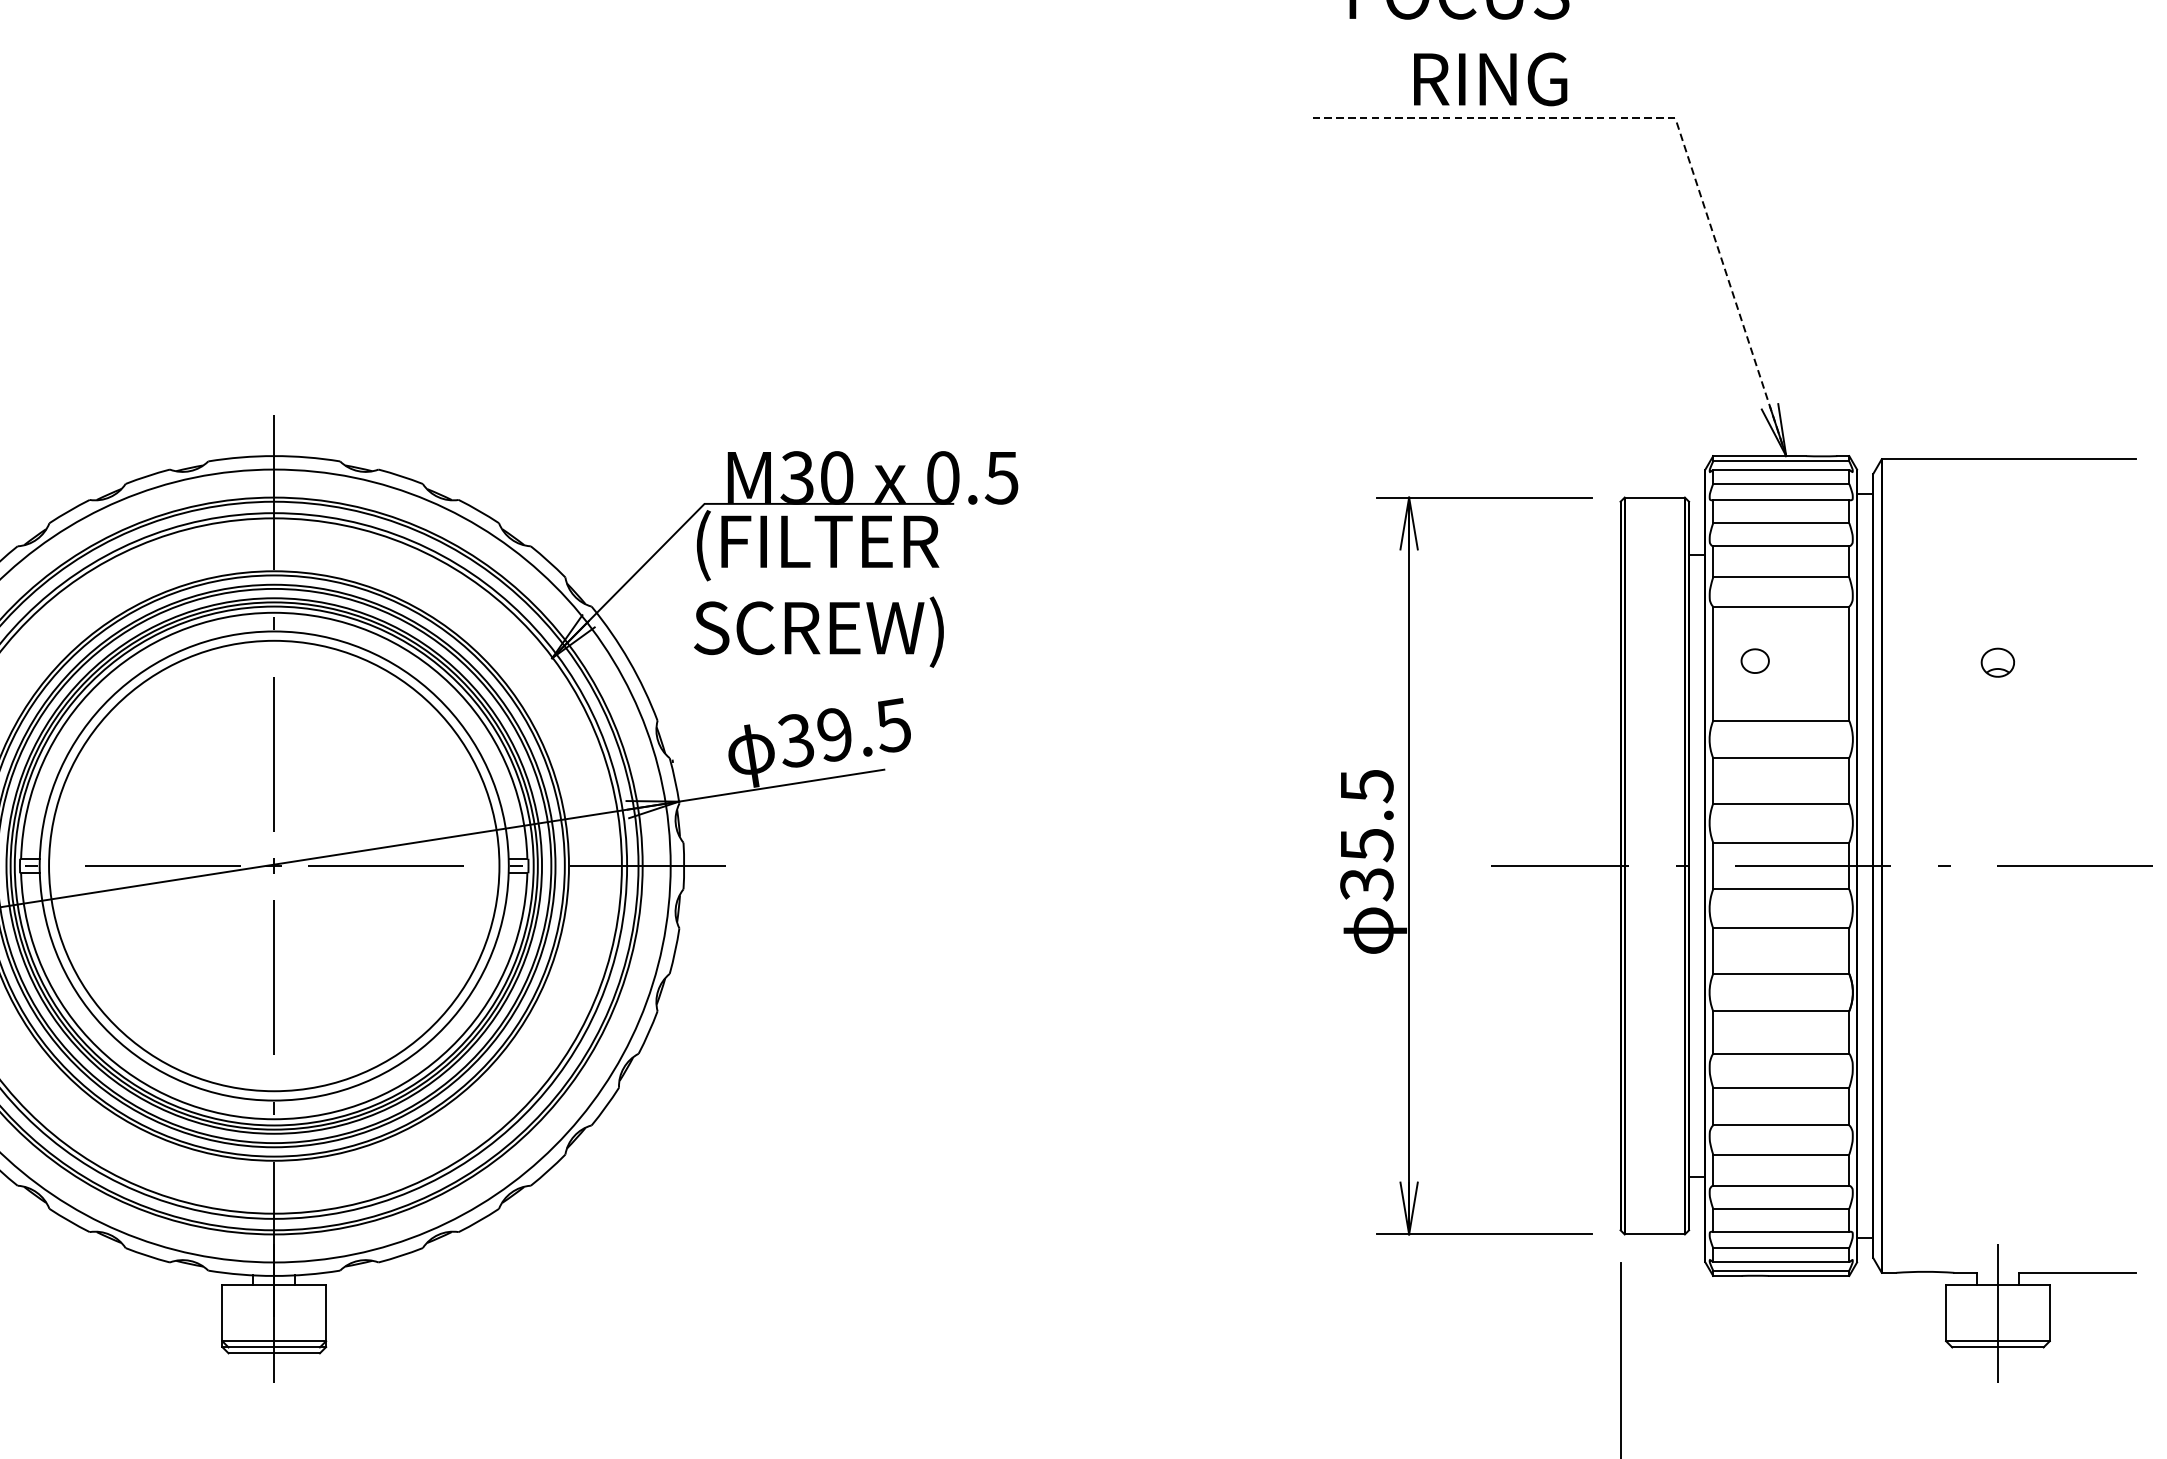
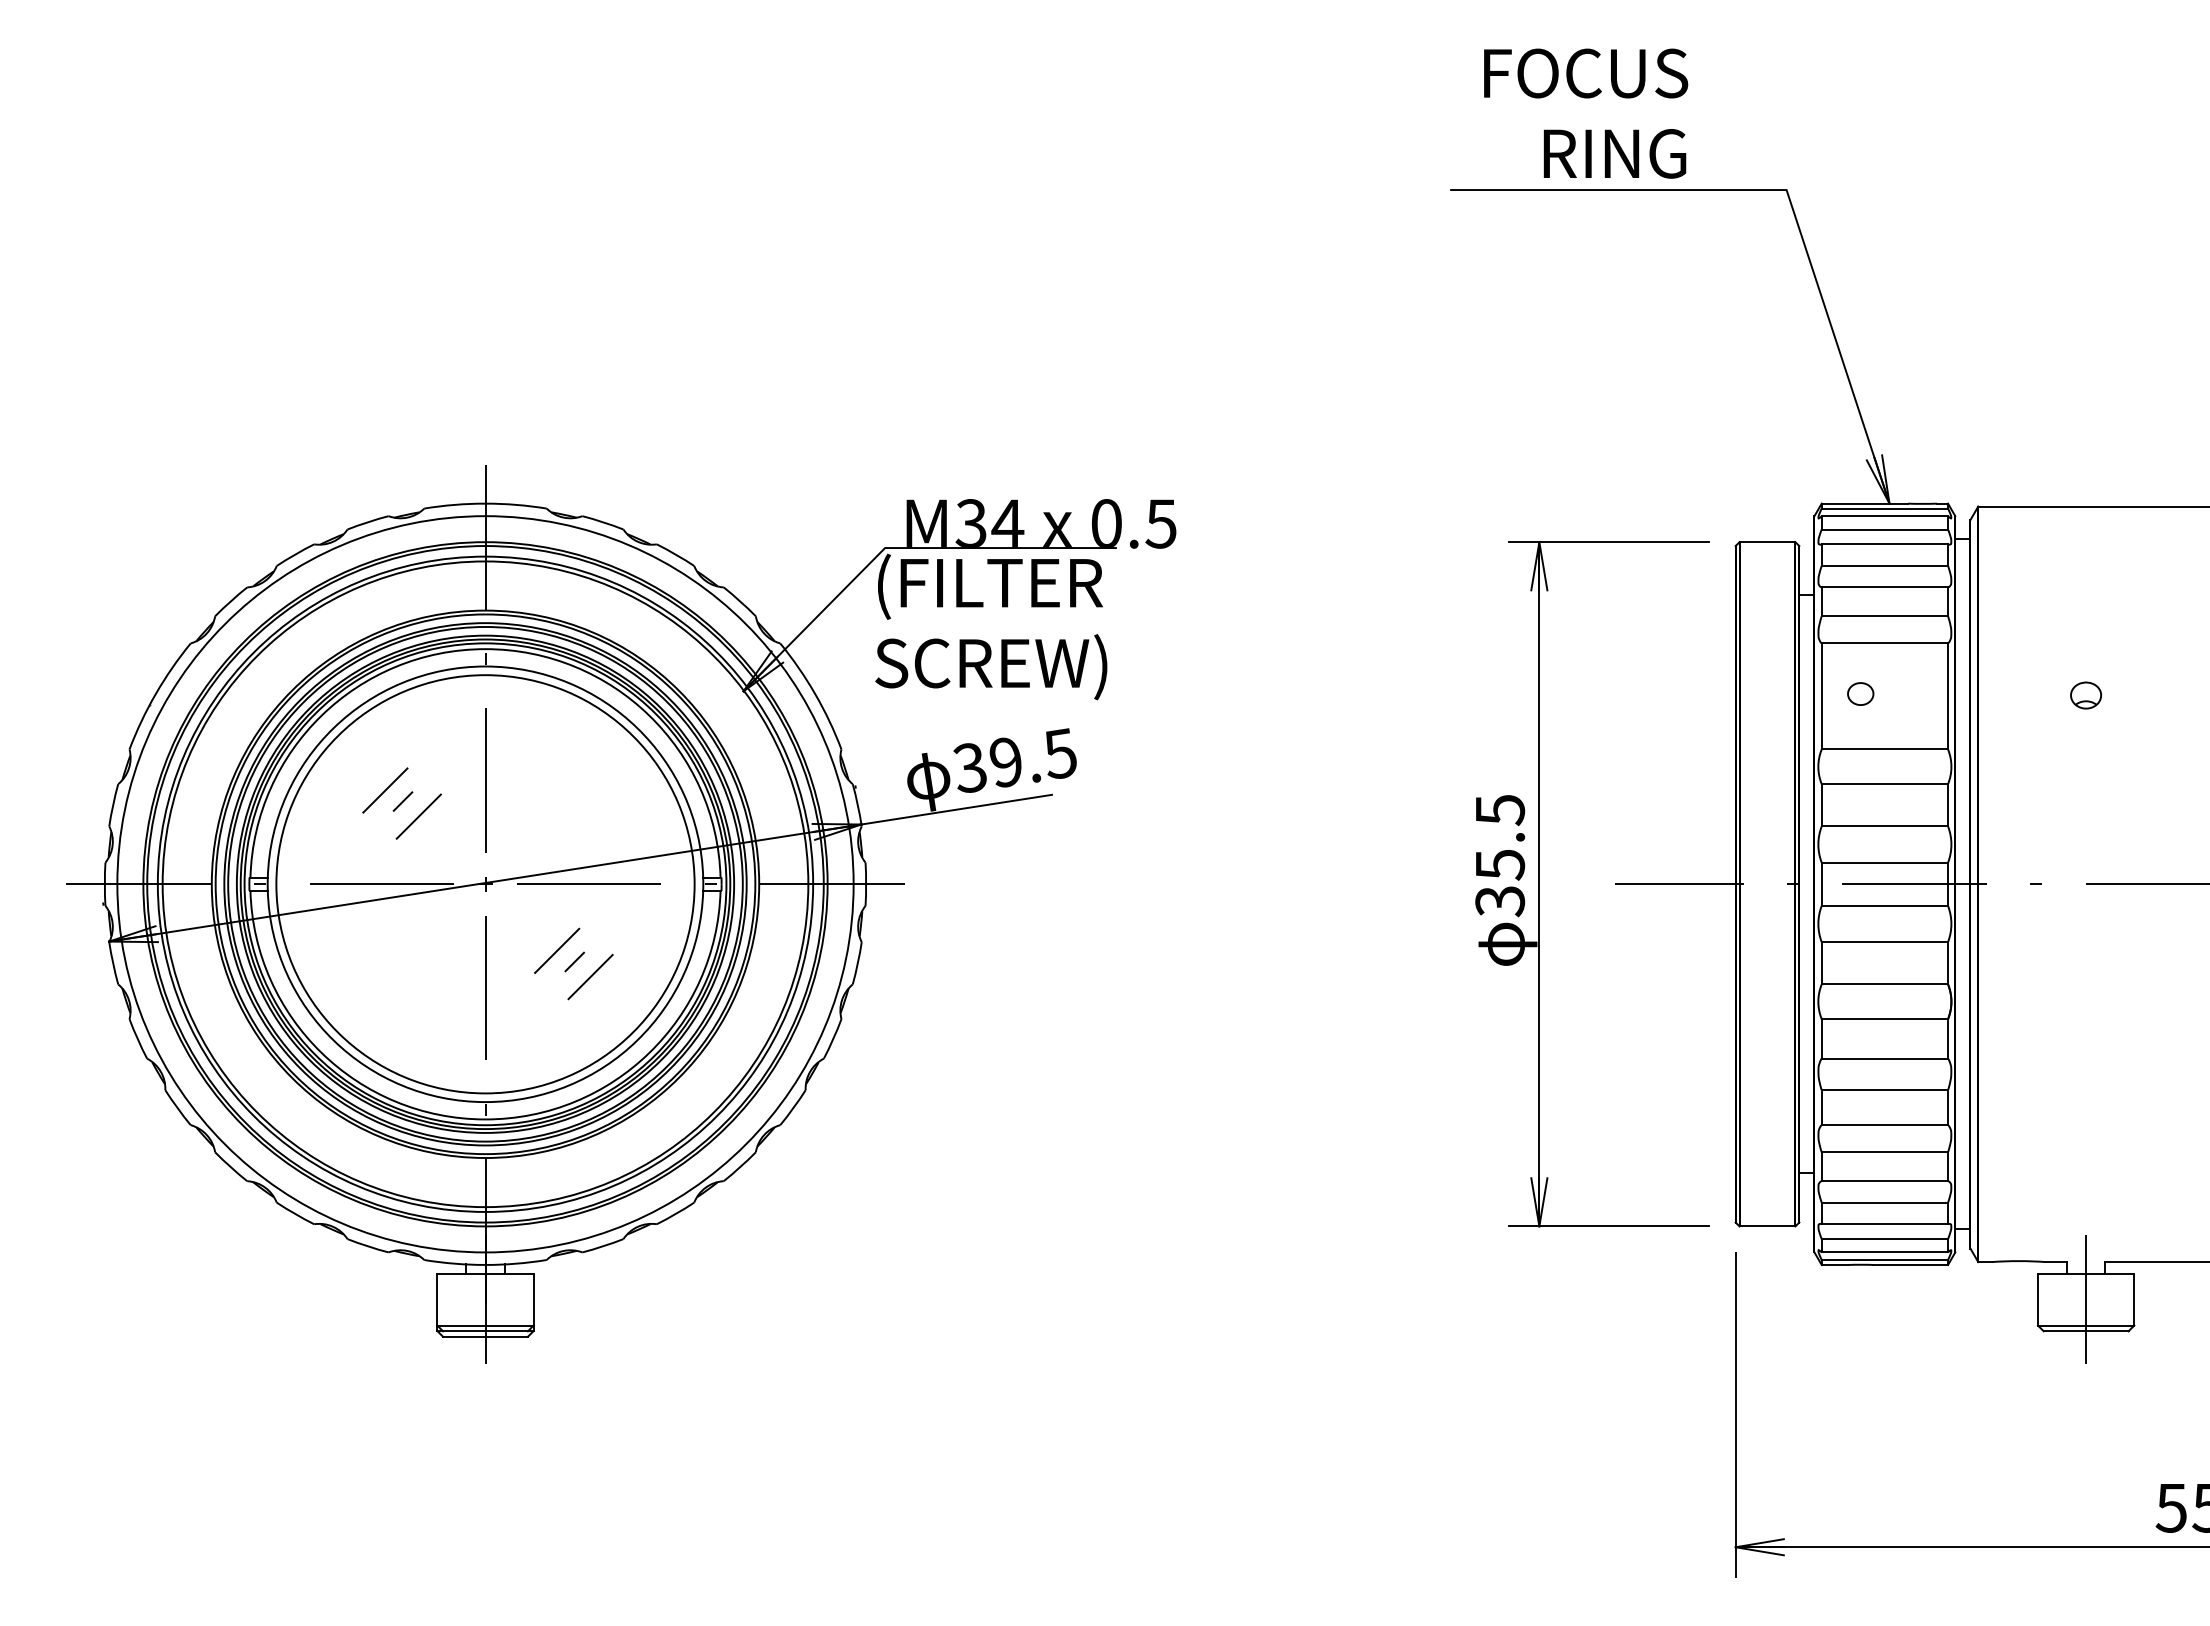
line: (1672, 118) -> (1783, 190), dashed -> solid
text: (836, 476) -> (1007, 522), M30 -> M34
line: (166, 765) -> (385, 790), added
line: (184, 776) -> (402, 801), added
line: (202, 793) -> (418, 816), added
line: (351, 937) -> (557, 950), added
line: (370, 949) -> (574, 961), added
line: (387, 966) -> (590, 977), added

